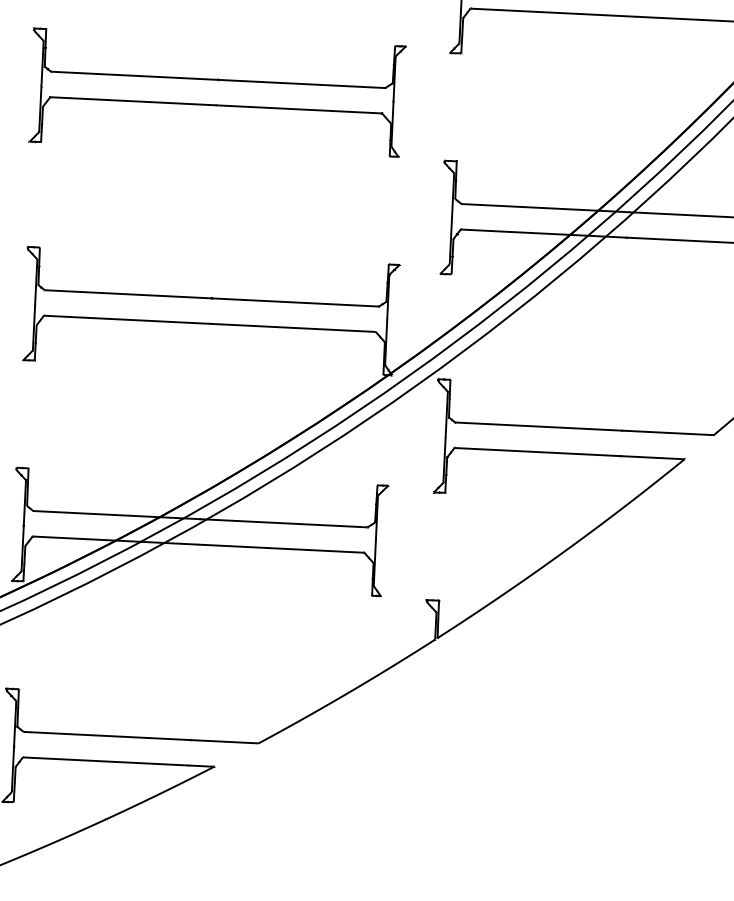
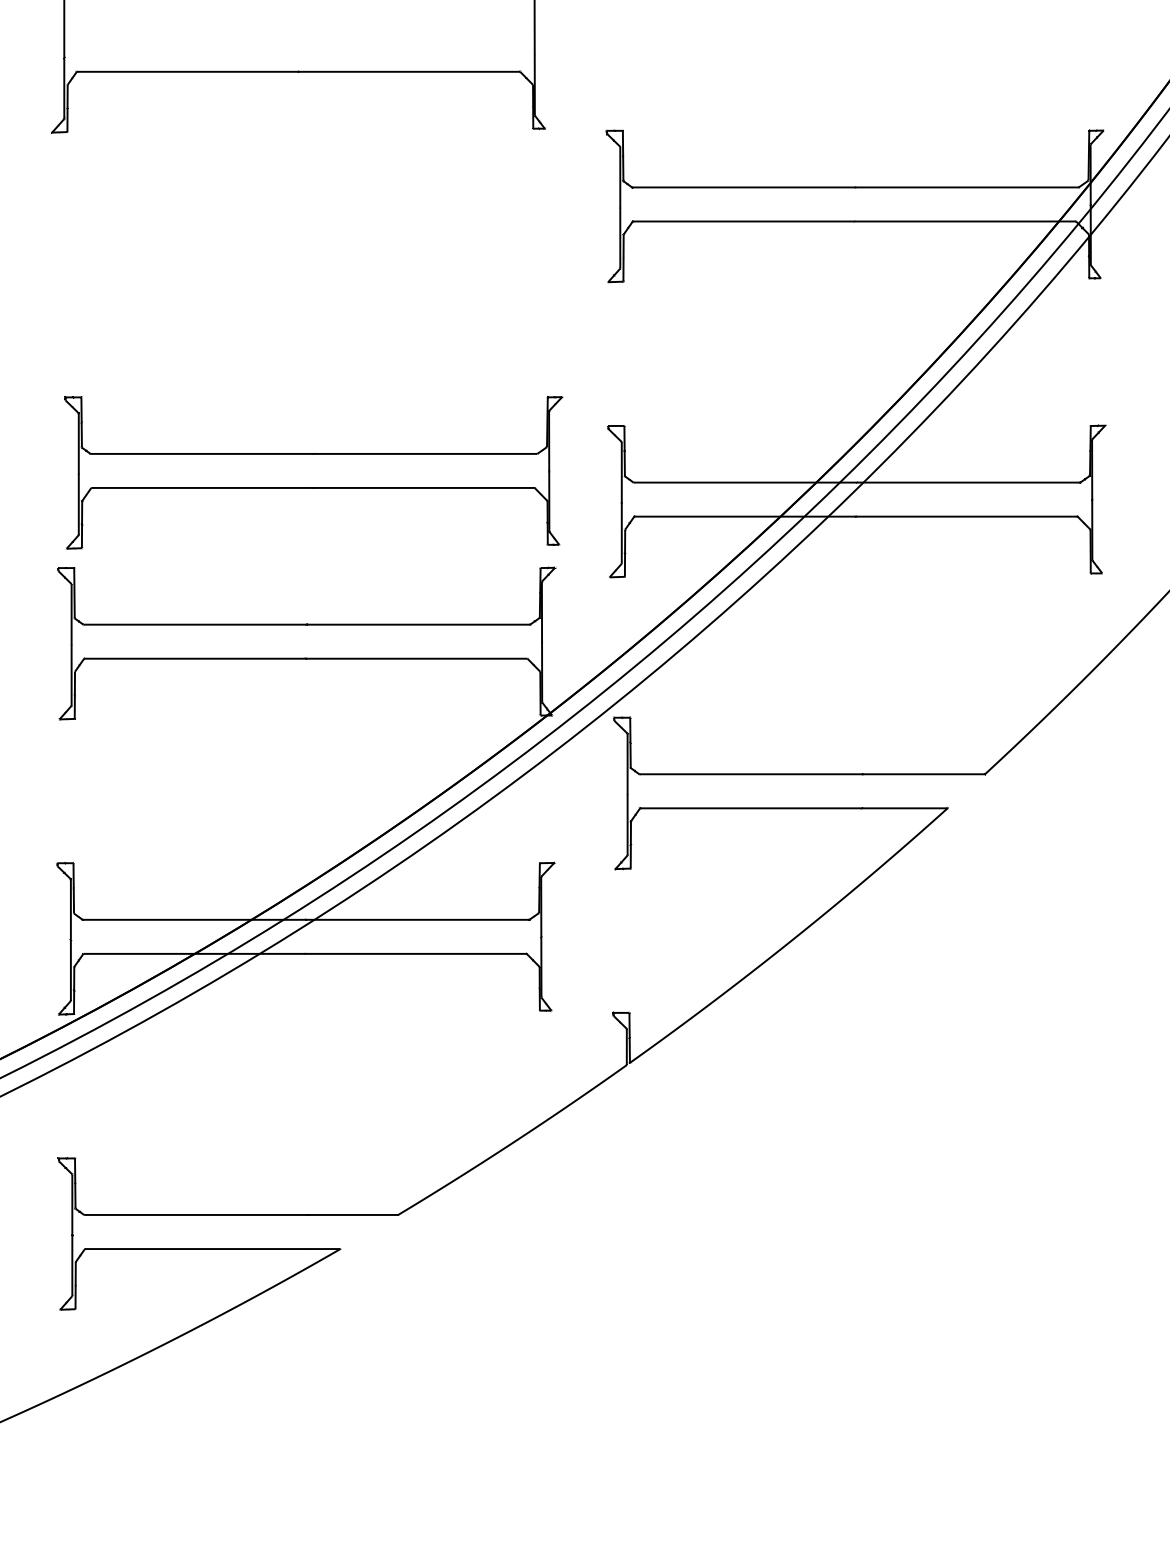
part: (217, 93) -> (313, 472), moved

